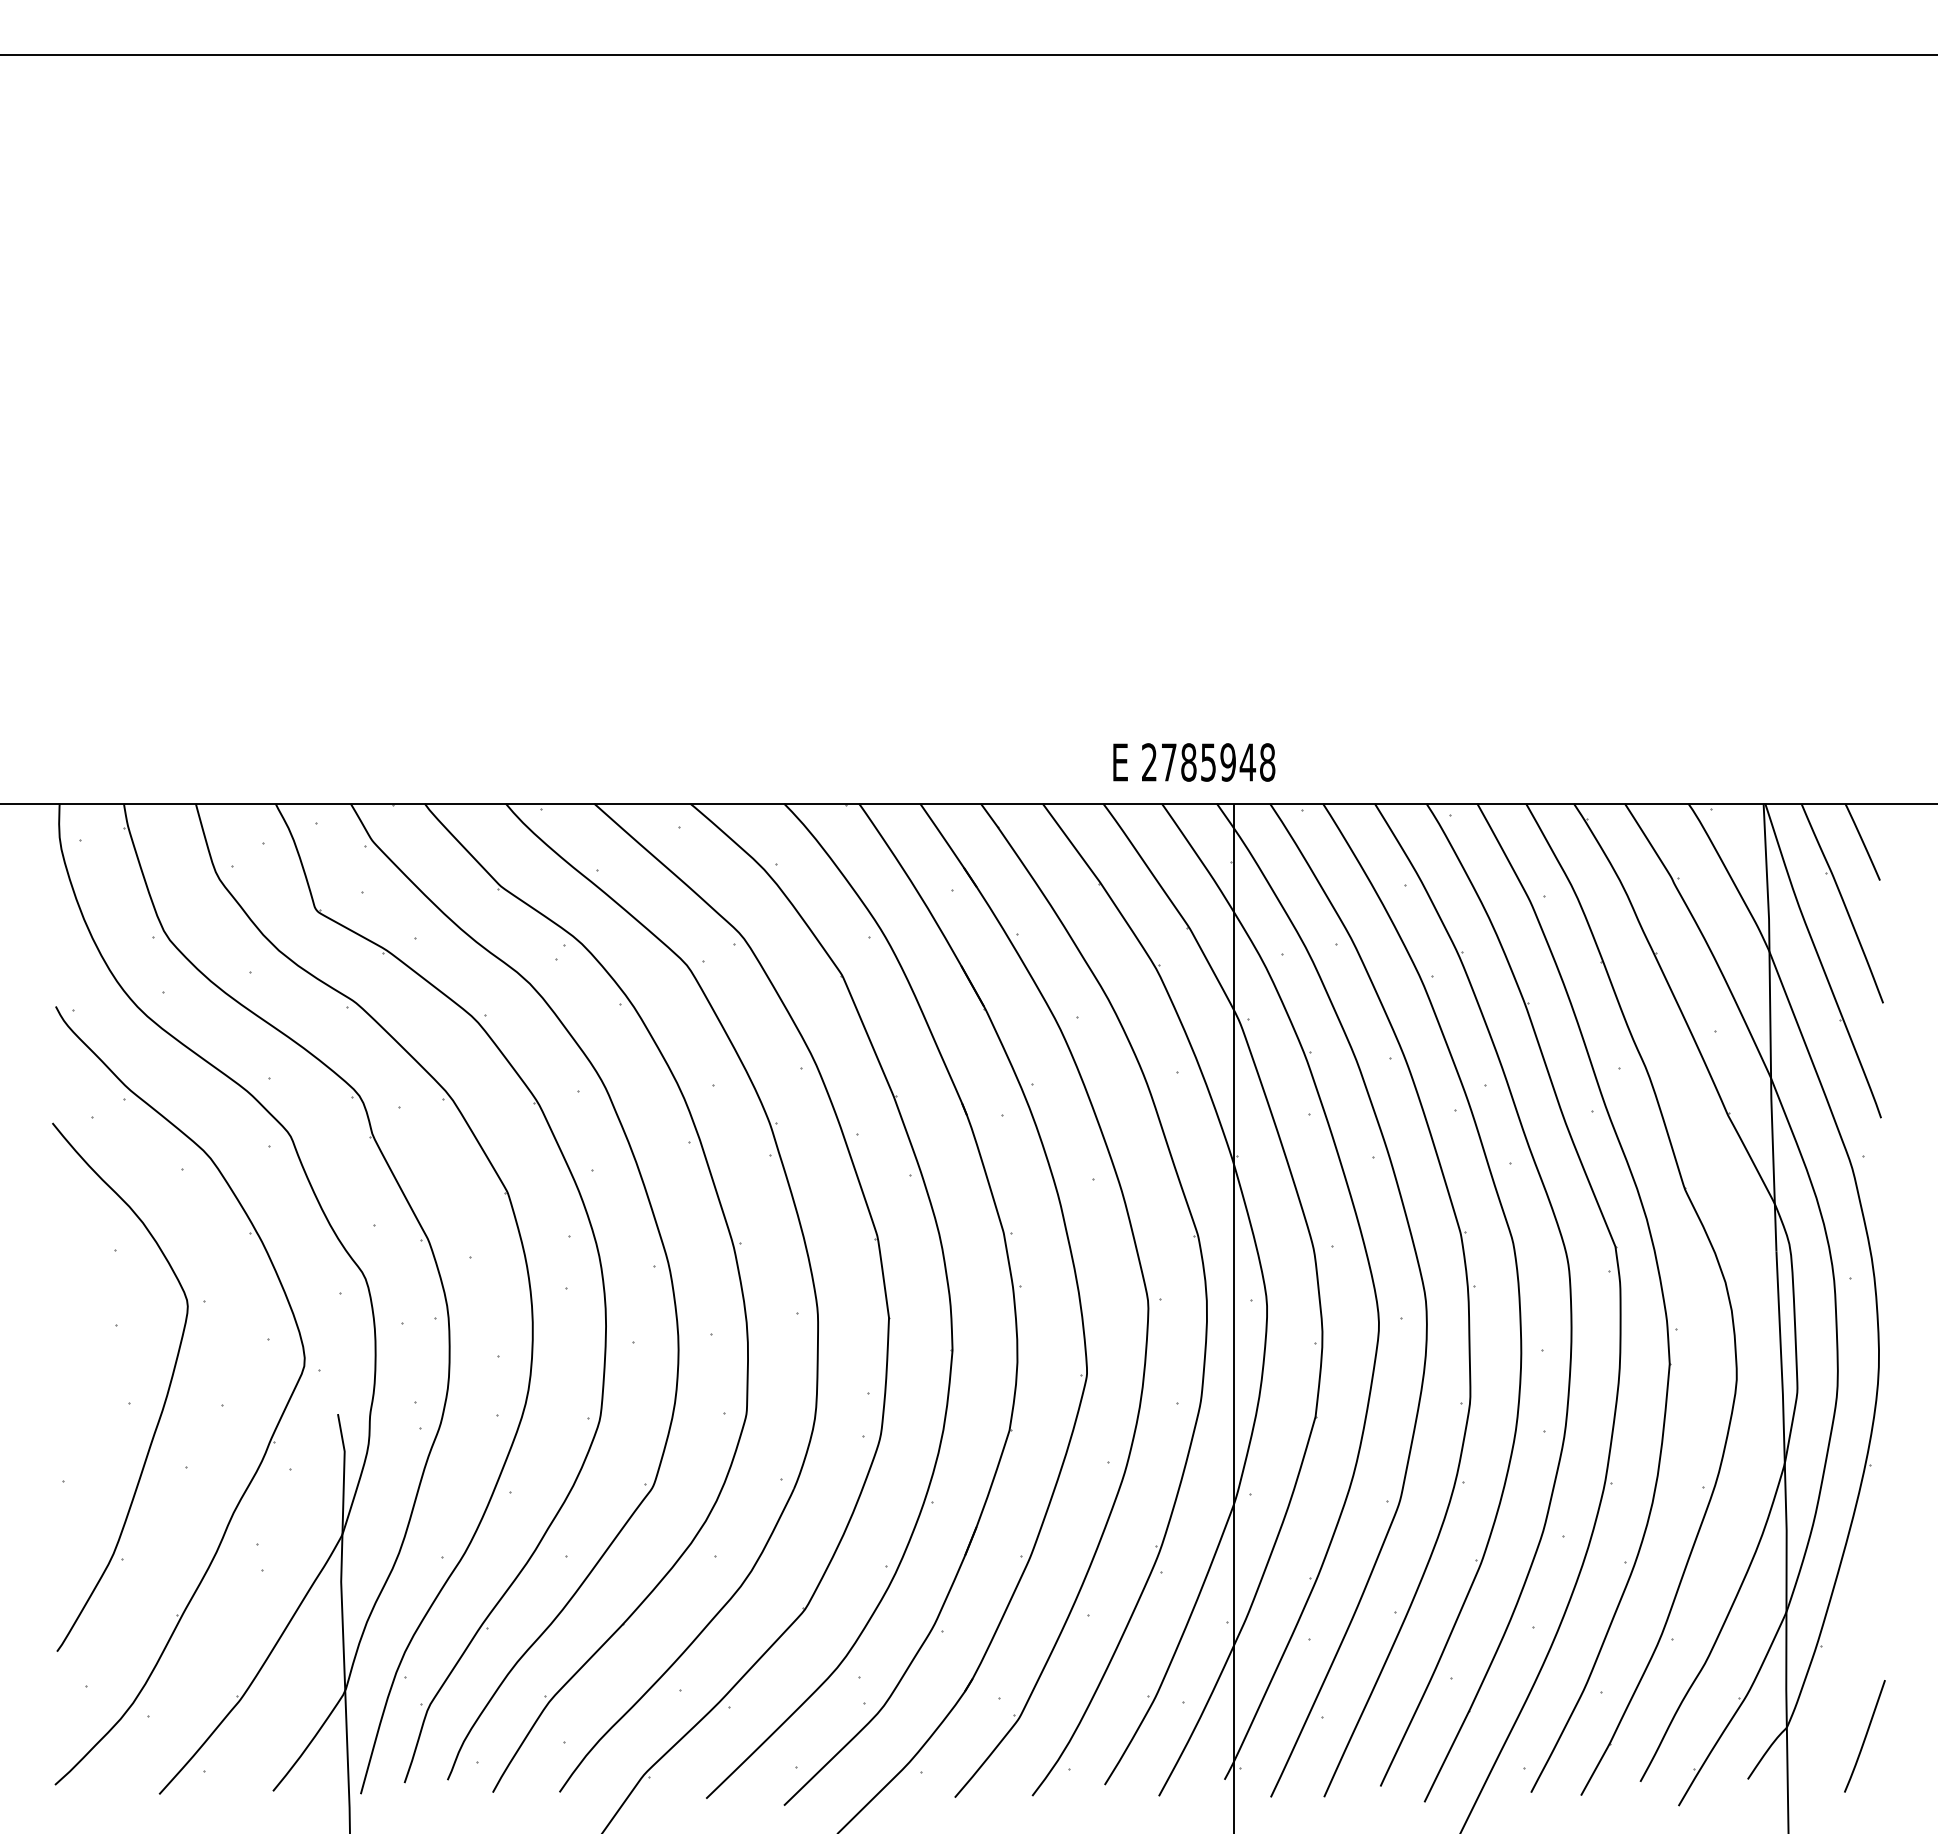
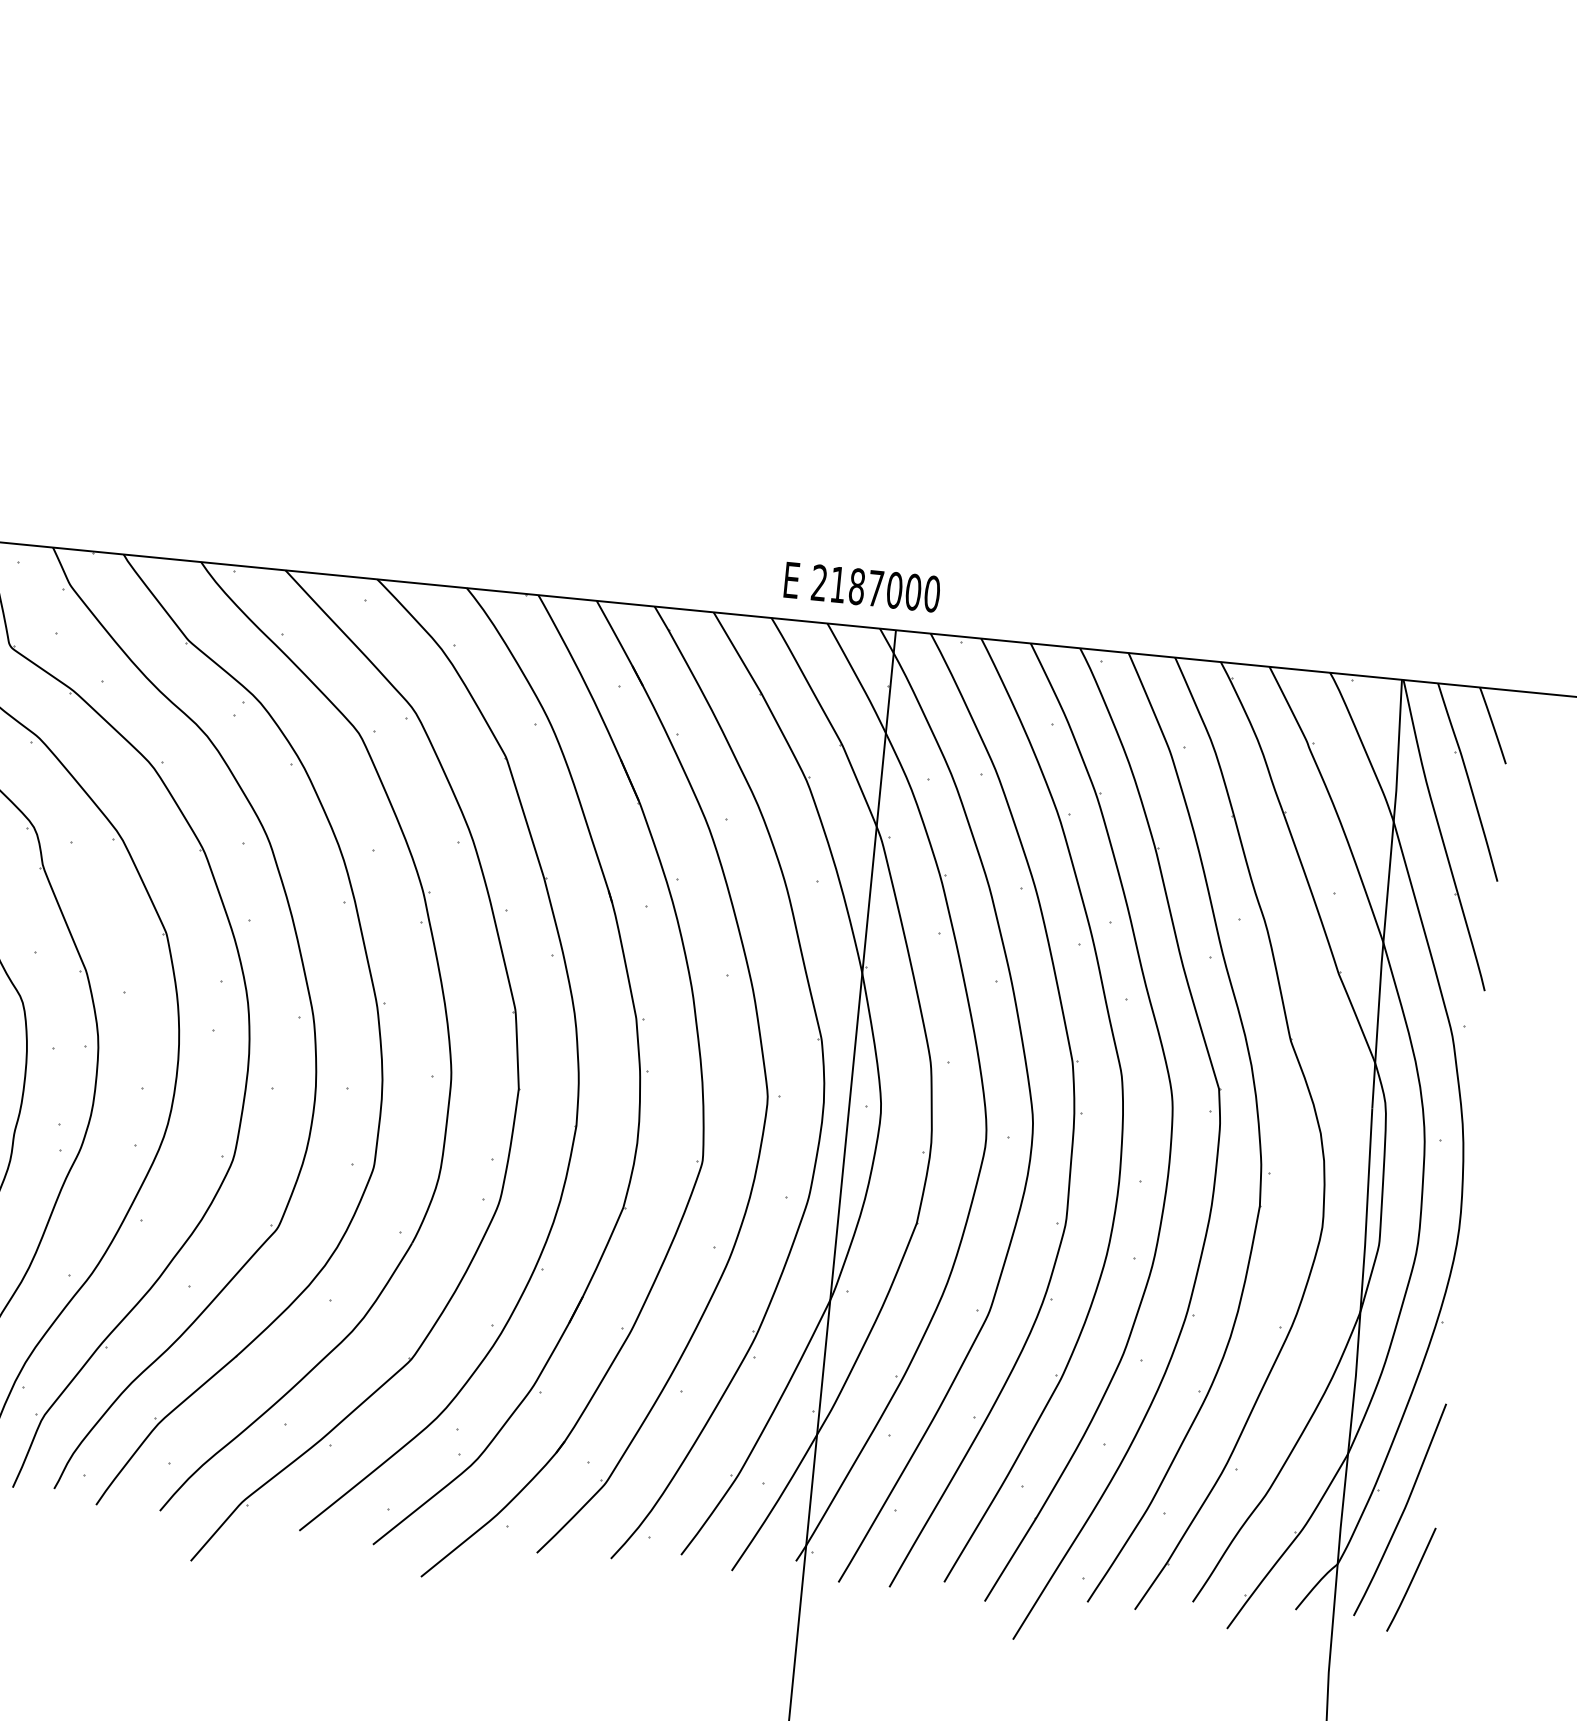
text: (1218, 762) -> (885, 589), 2785948 -> 2187000
curve: (1848, 1666) -> (1402, 1511), added

